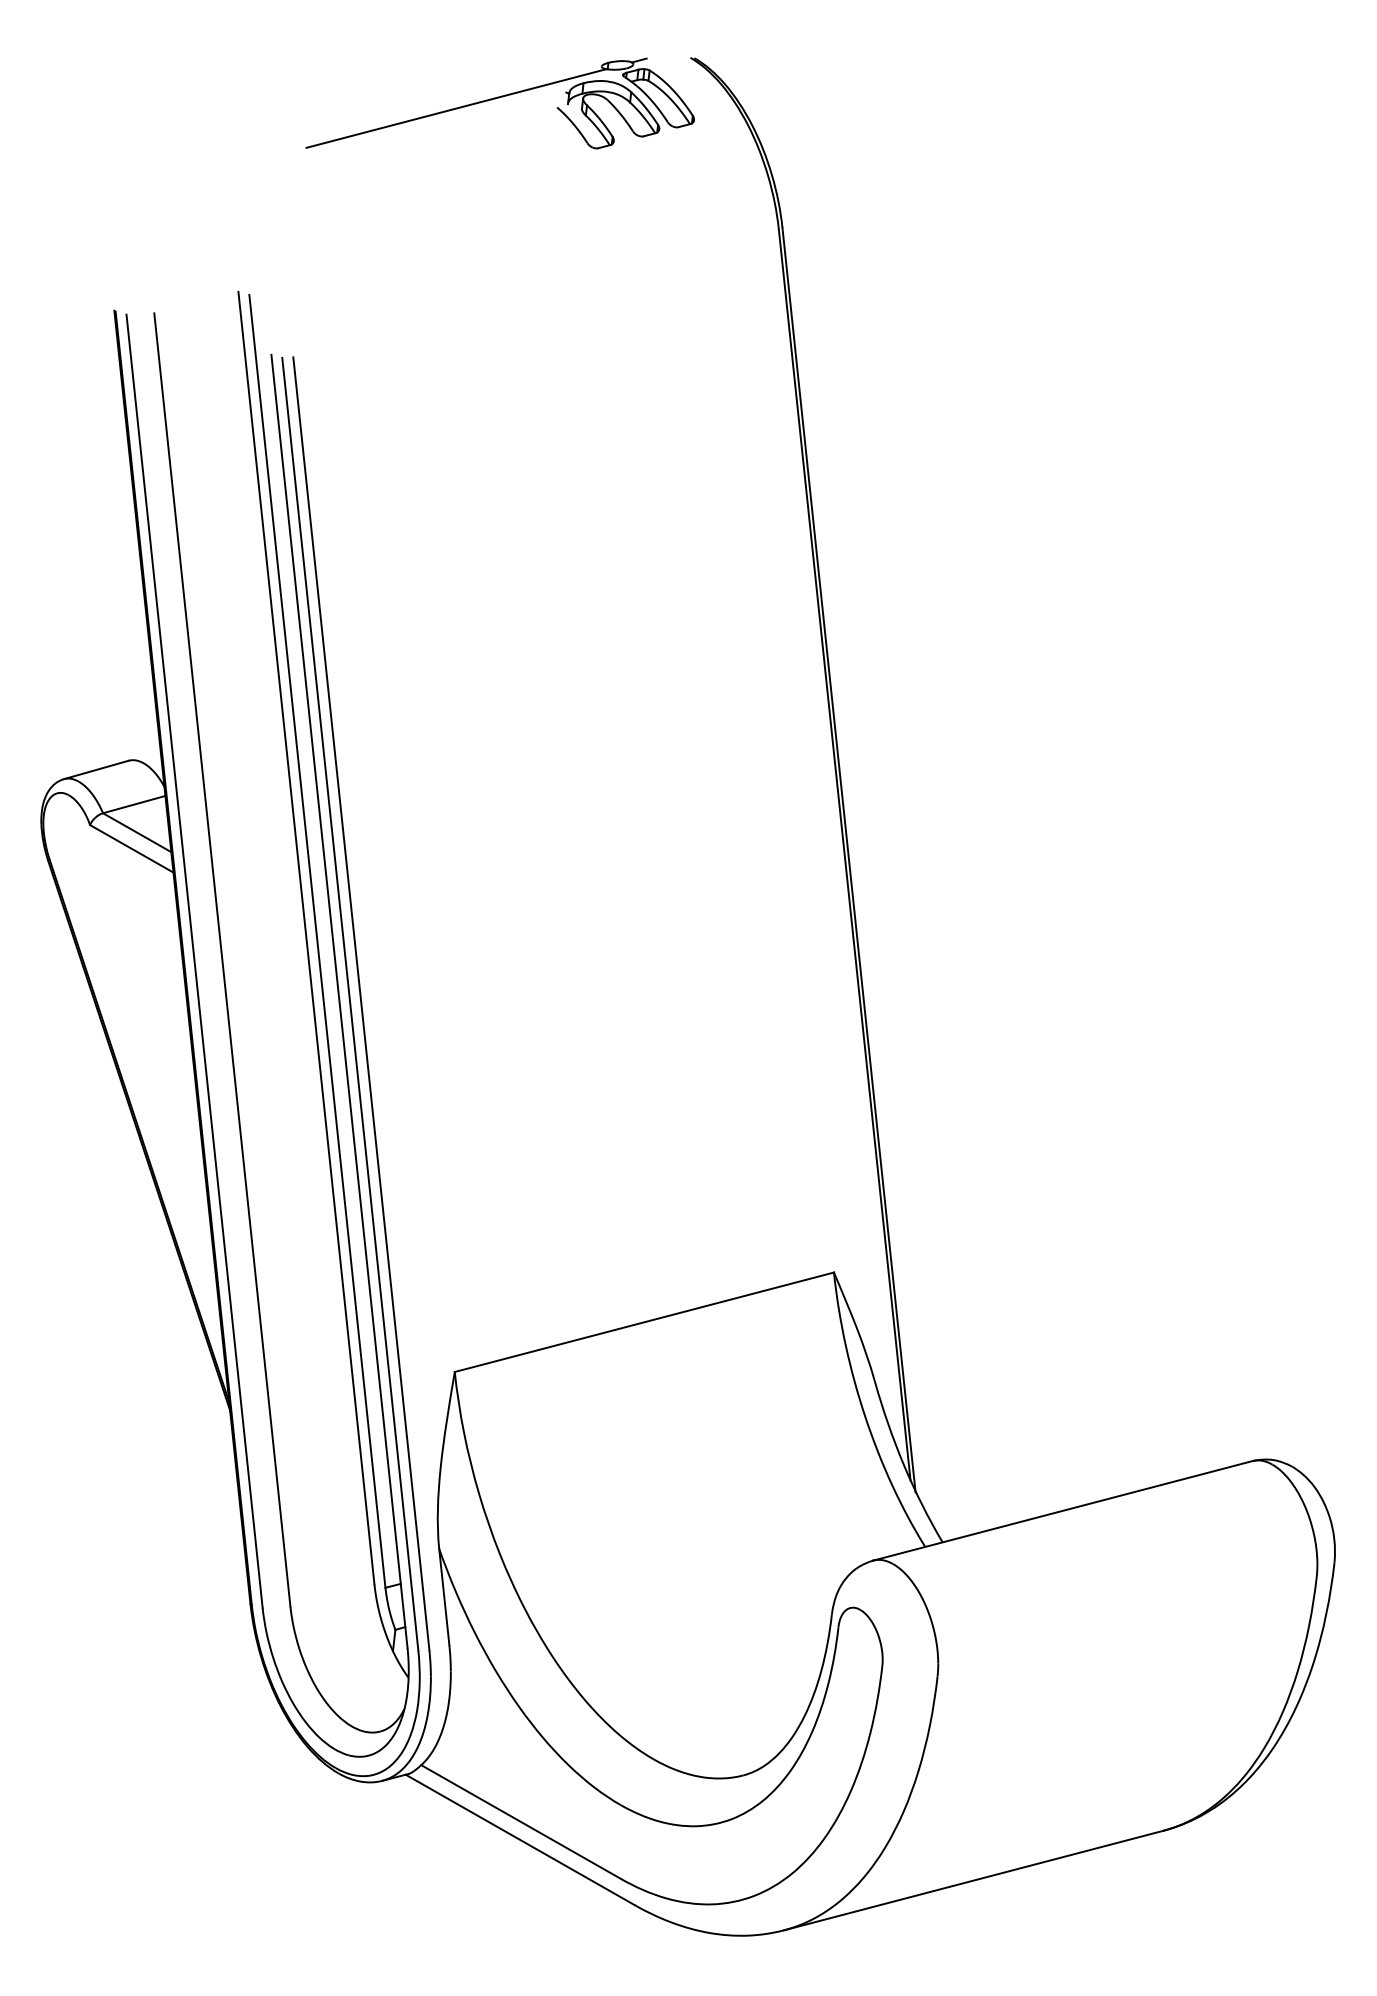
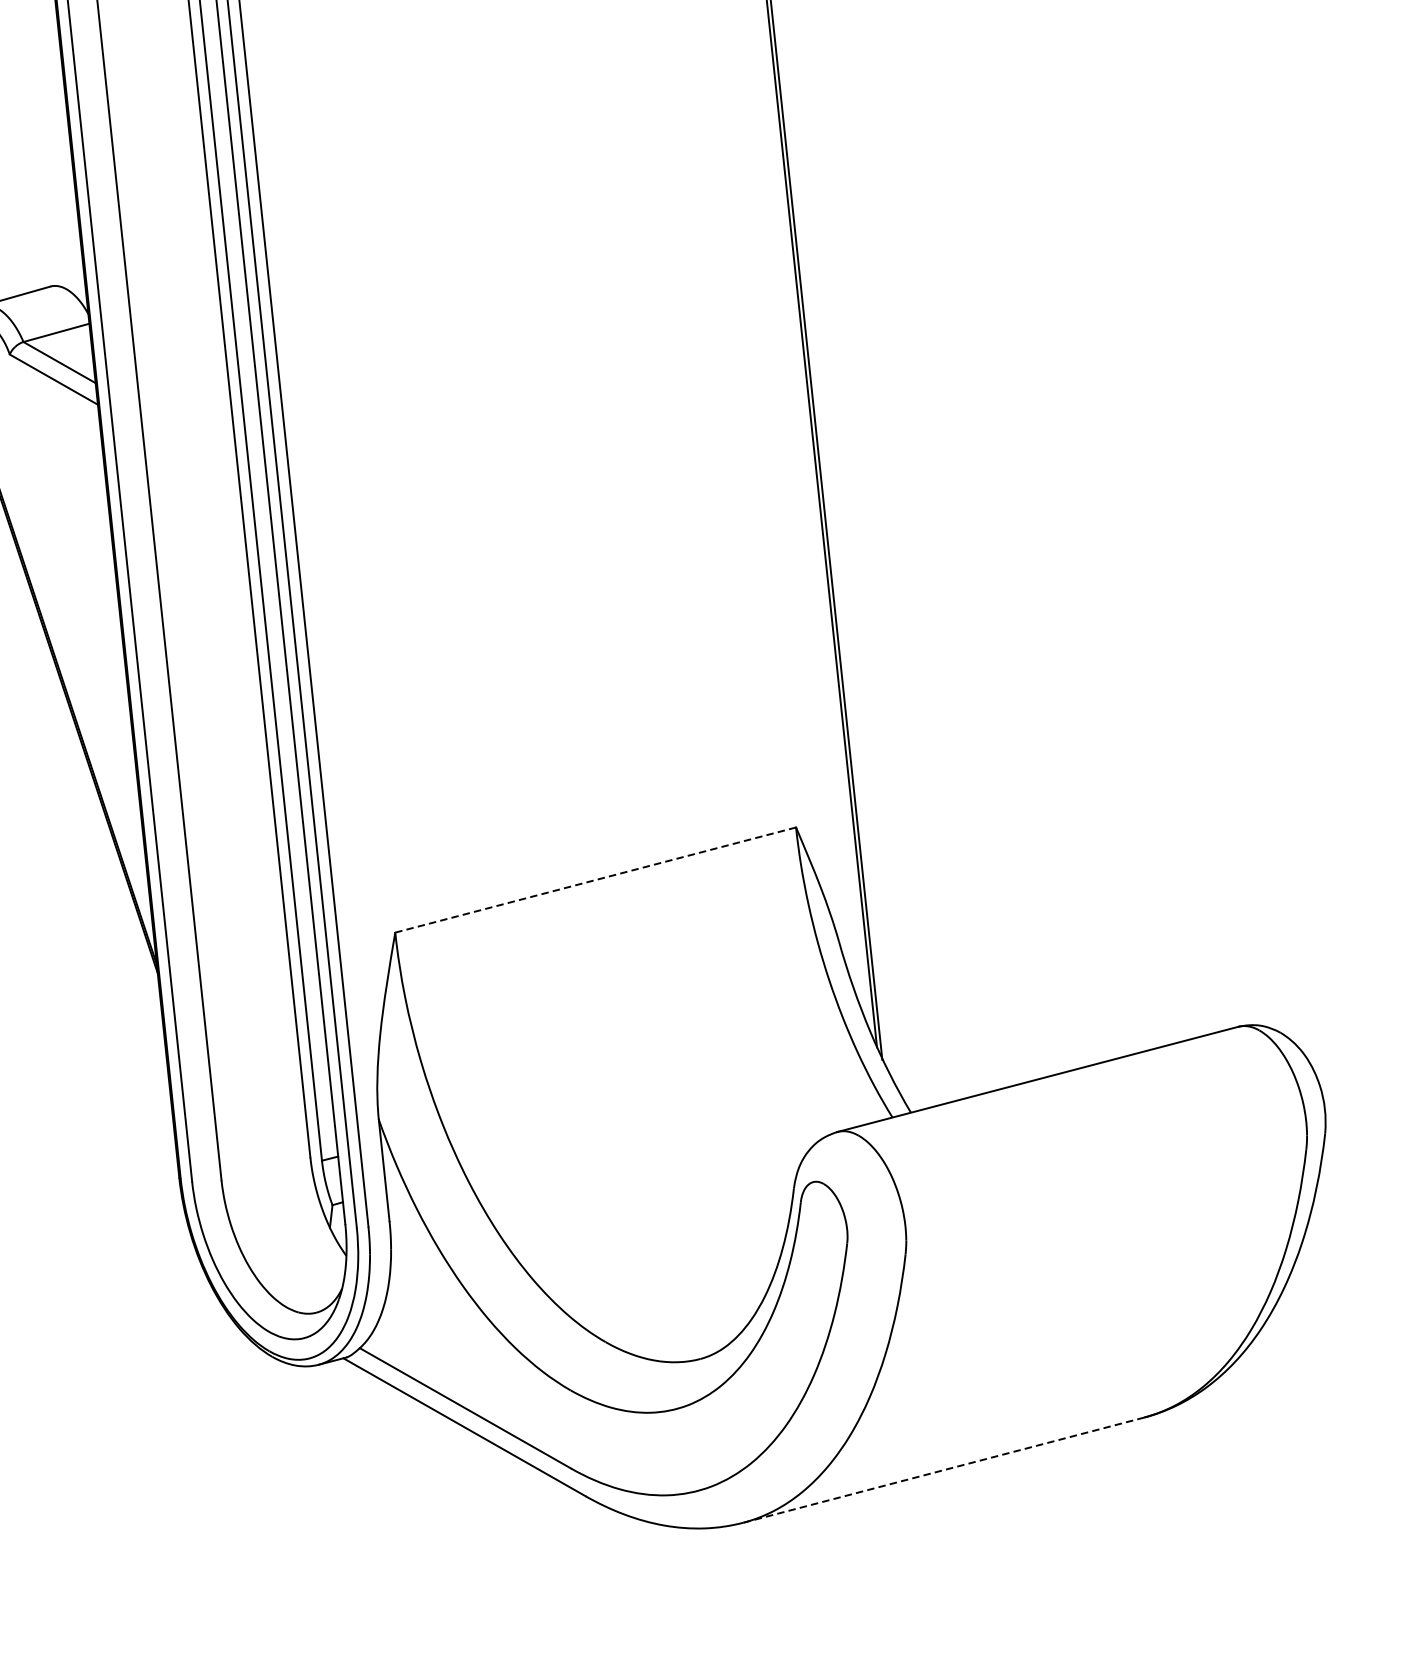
line: (643, 1322) -> (594, 880), solid -> dashed
line: (973, 1880) -> (943, 1470), solid -> dashed

